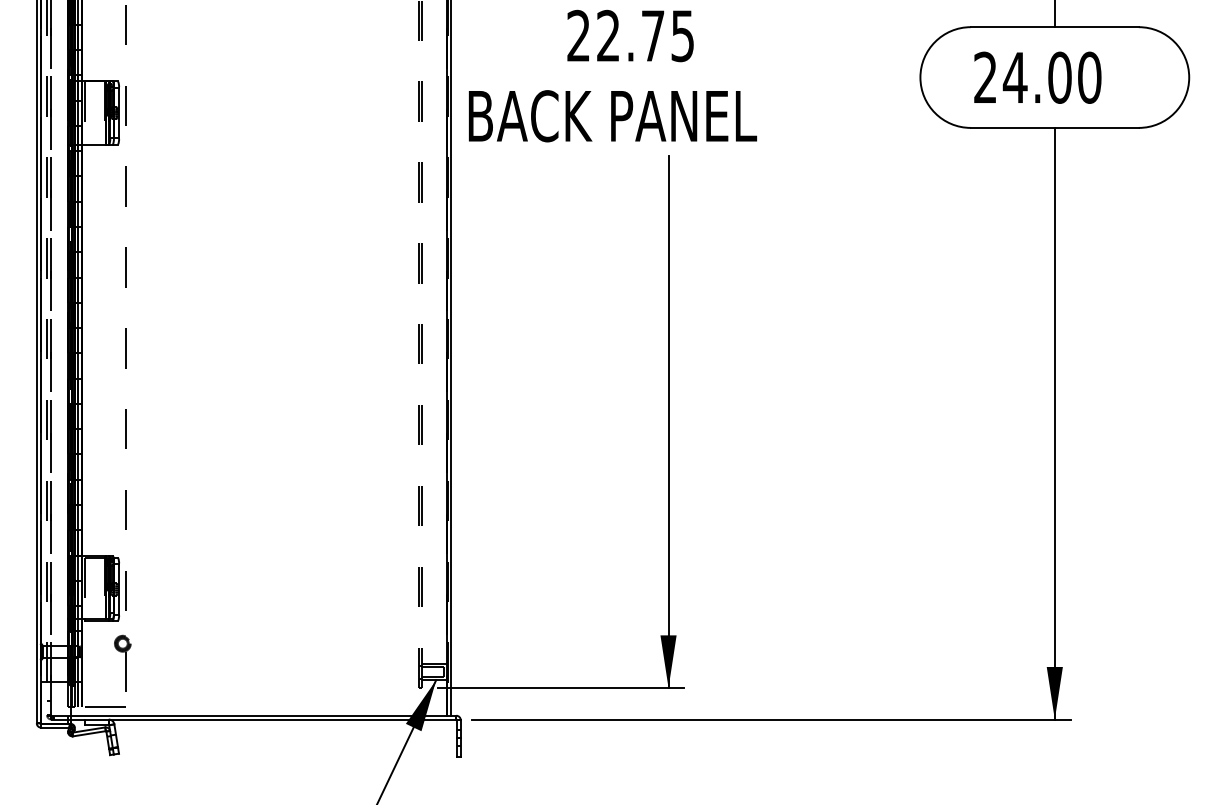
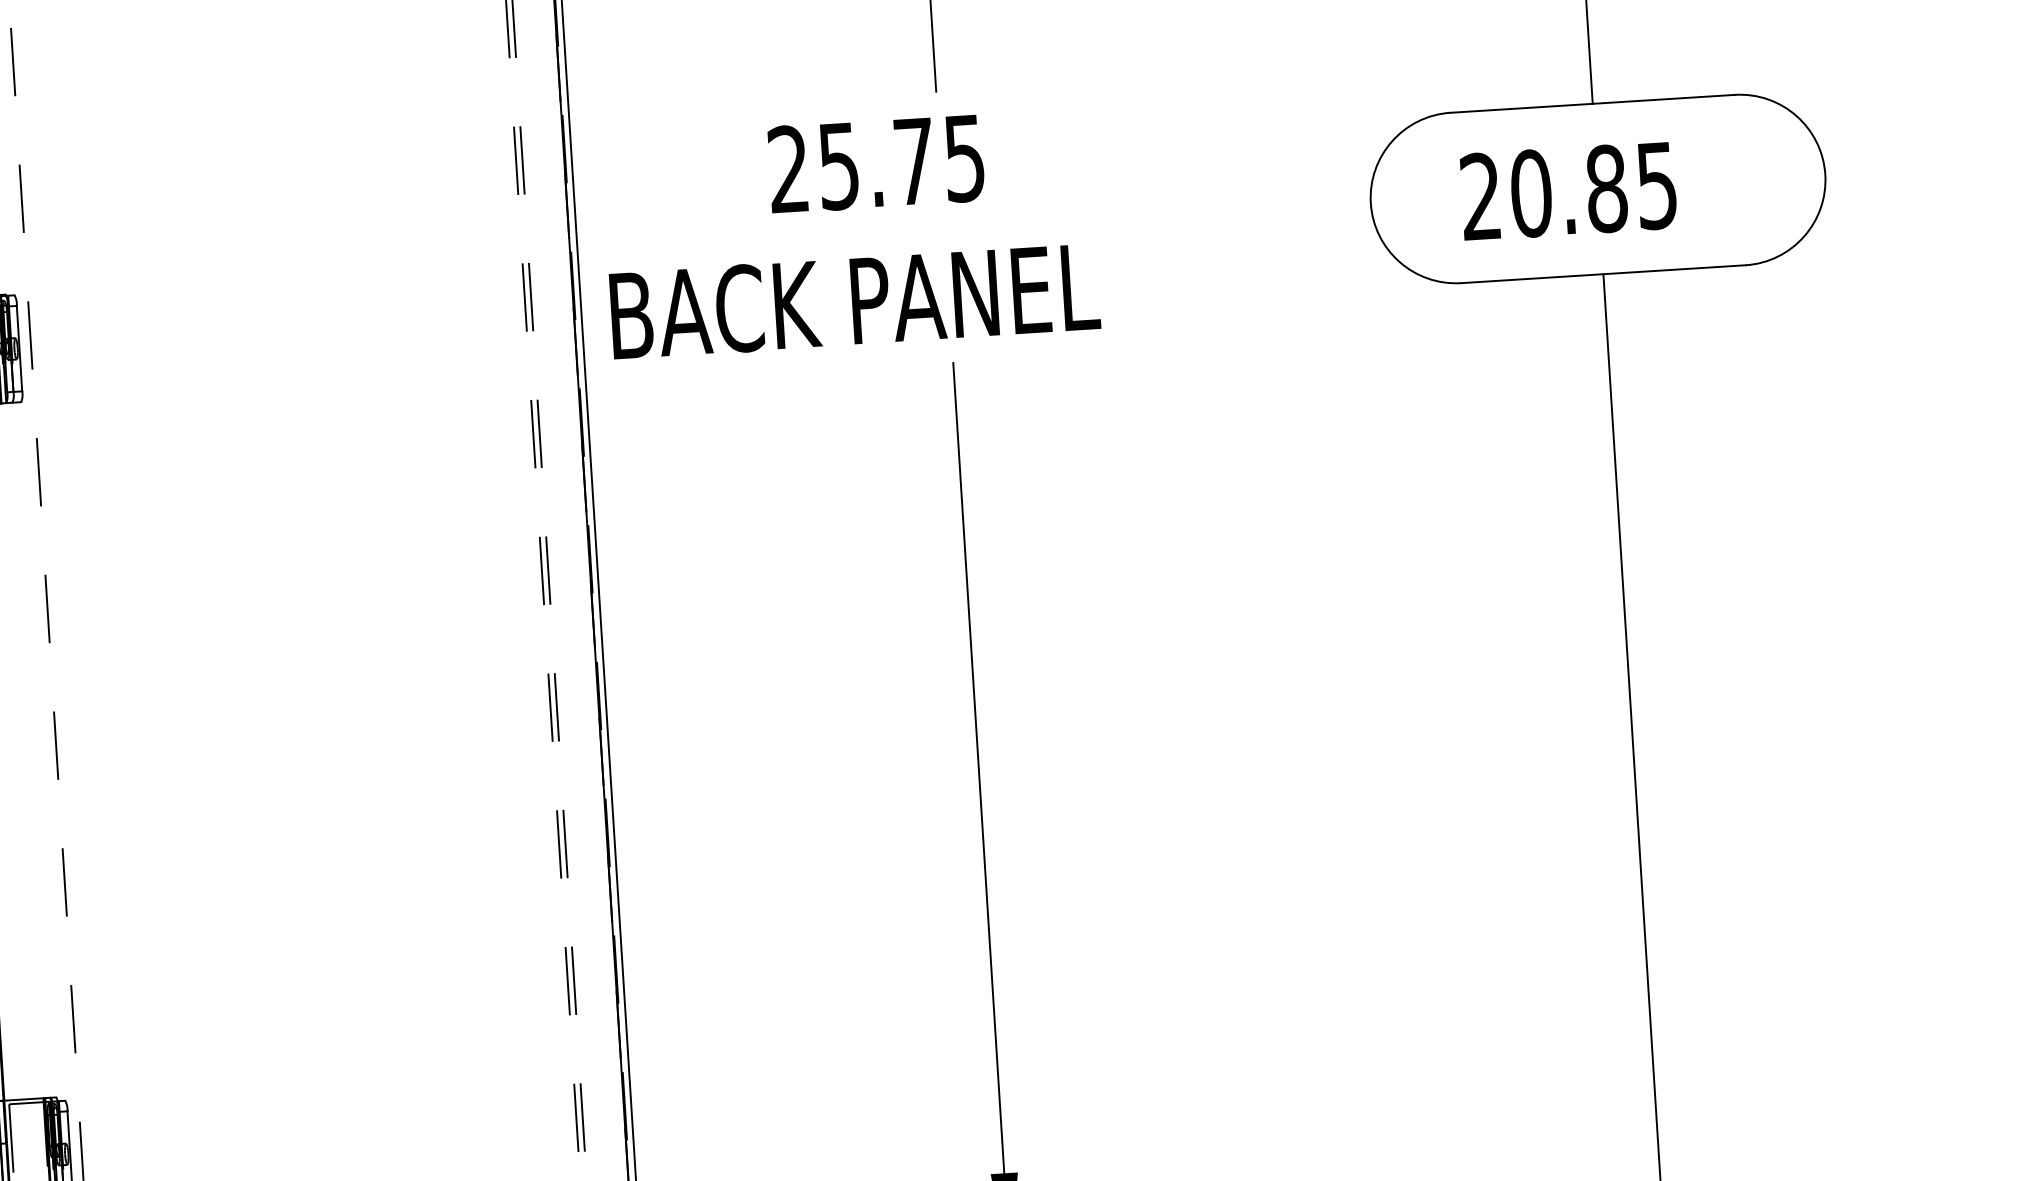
text: (608, 35) -> (838, 165), 22.75 -> 25.75
text: (1051, 77) -> (1592, 189), 24.00 -> 20.85

